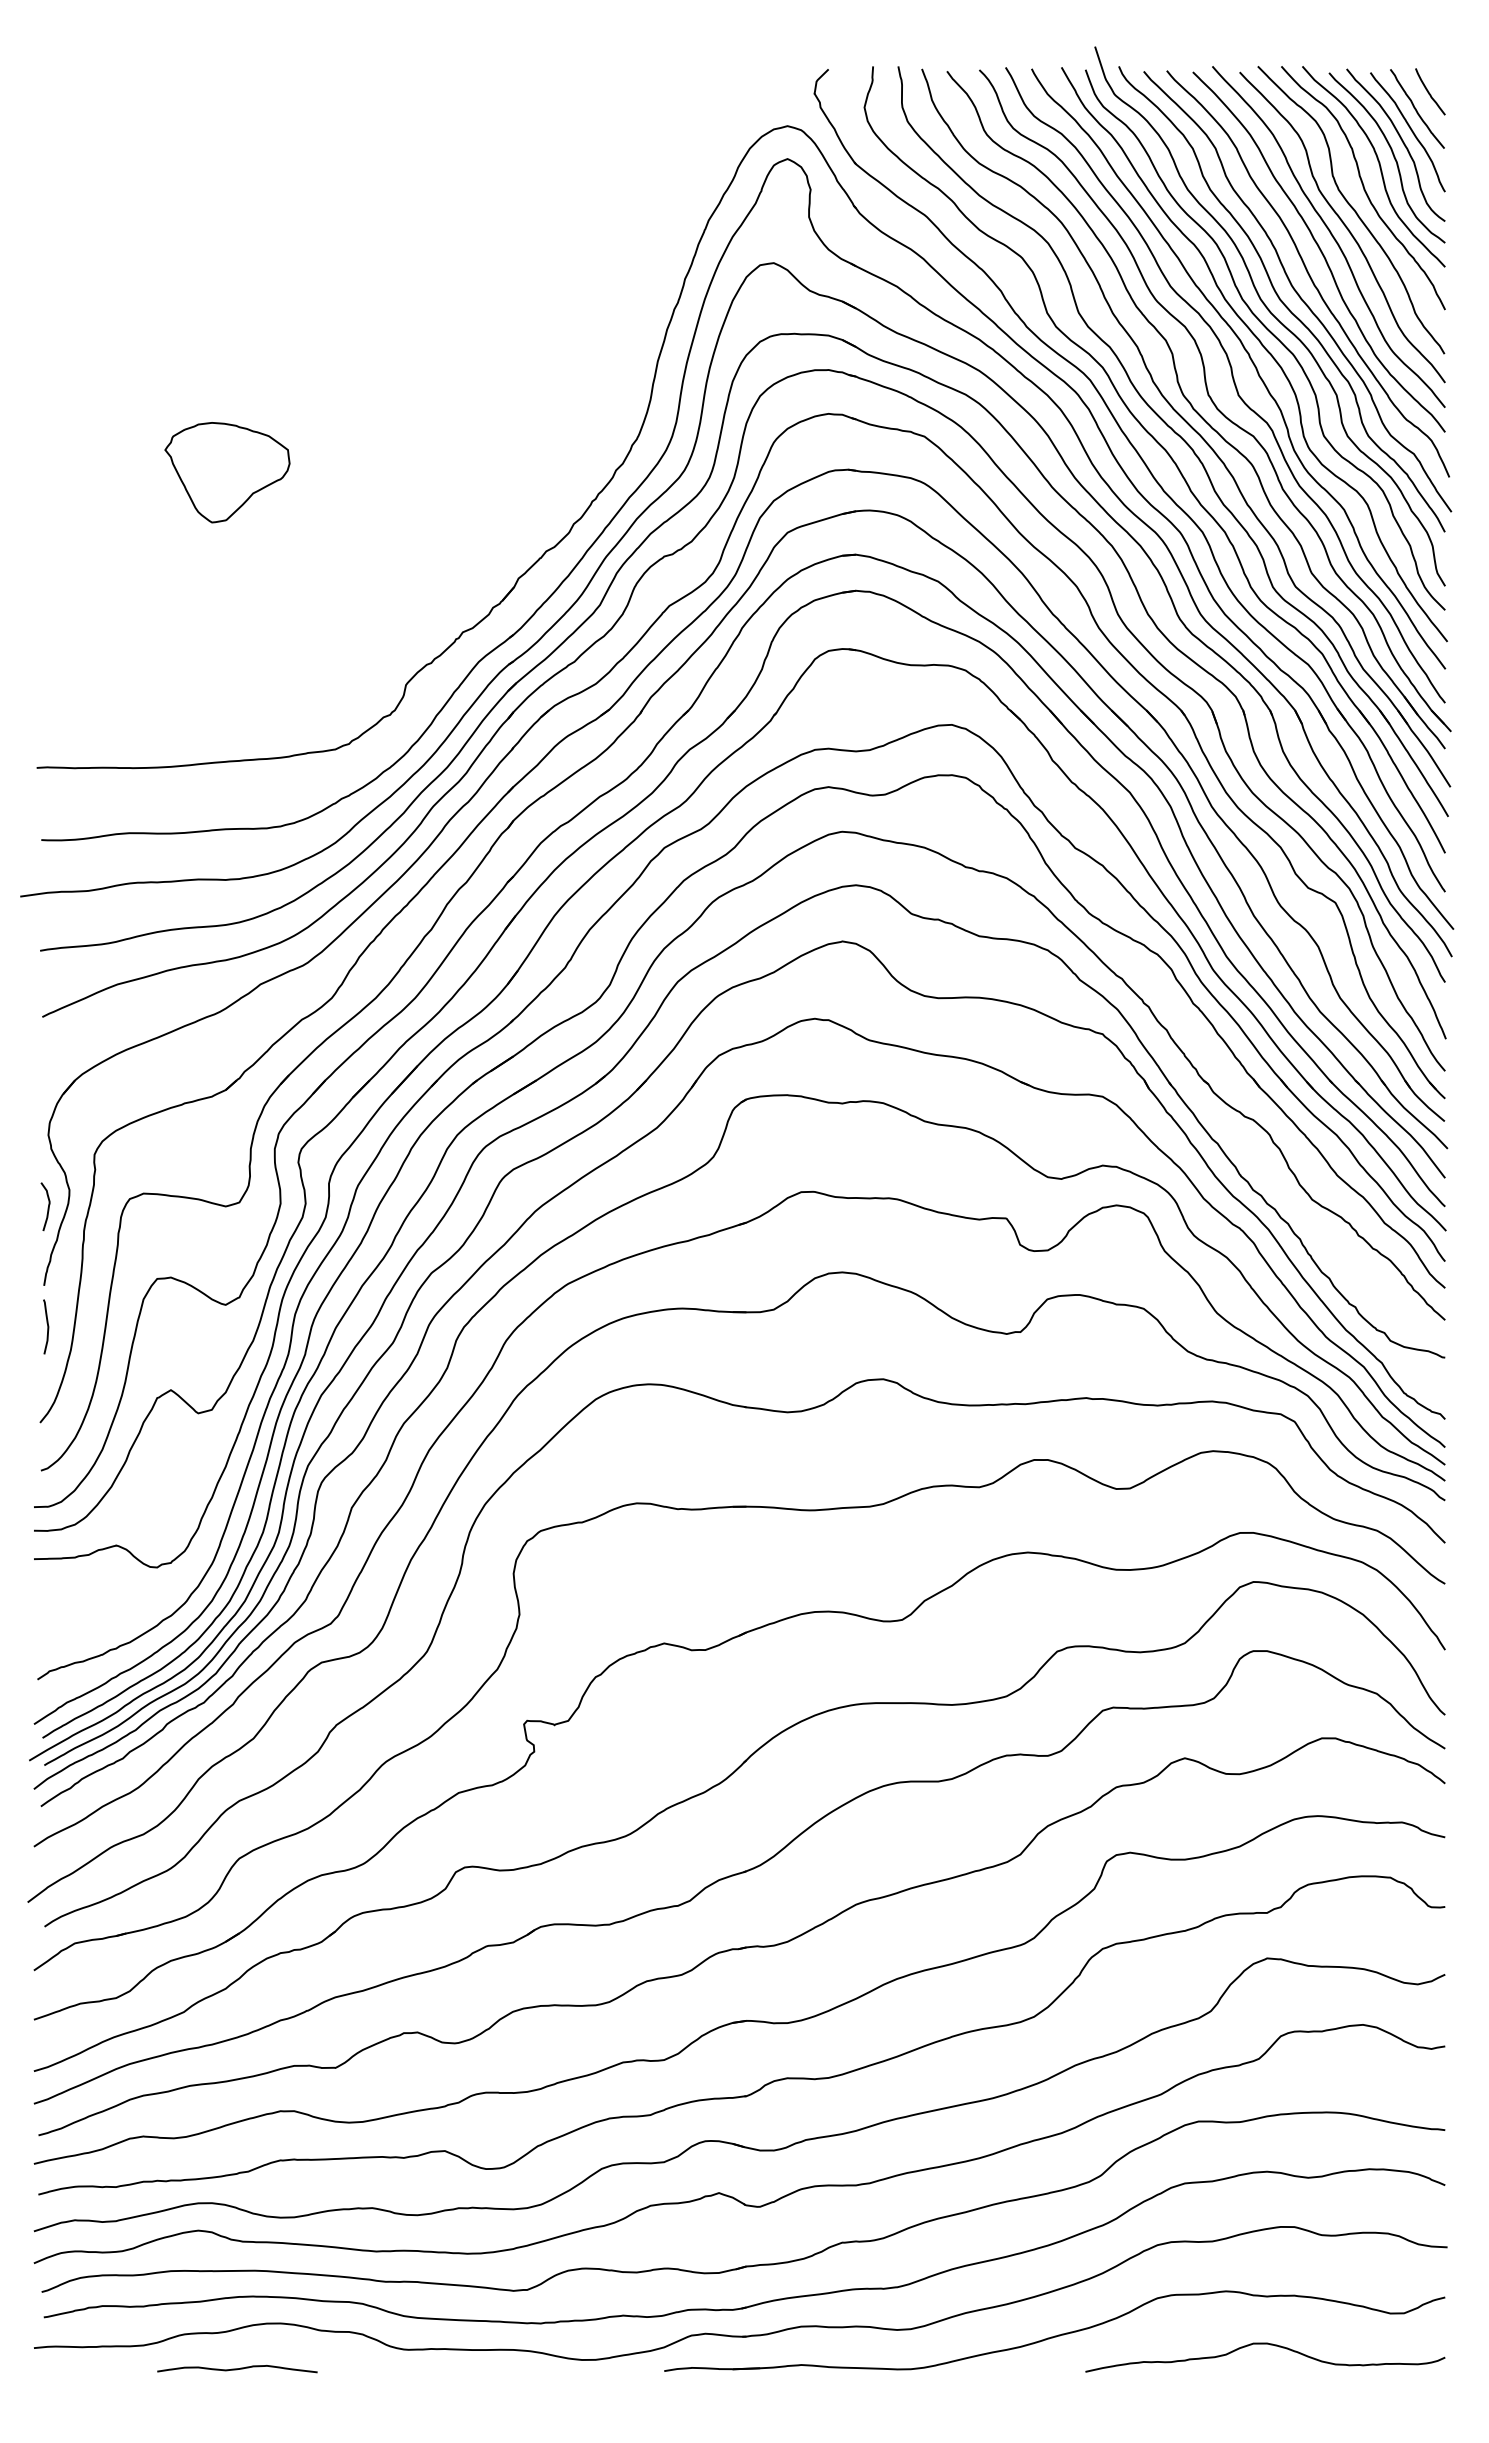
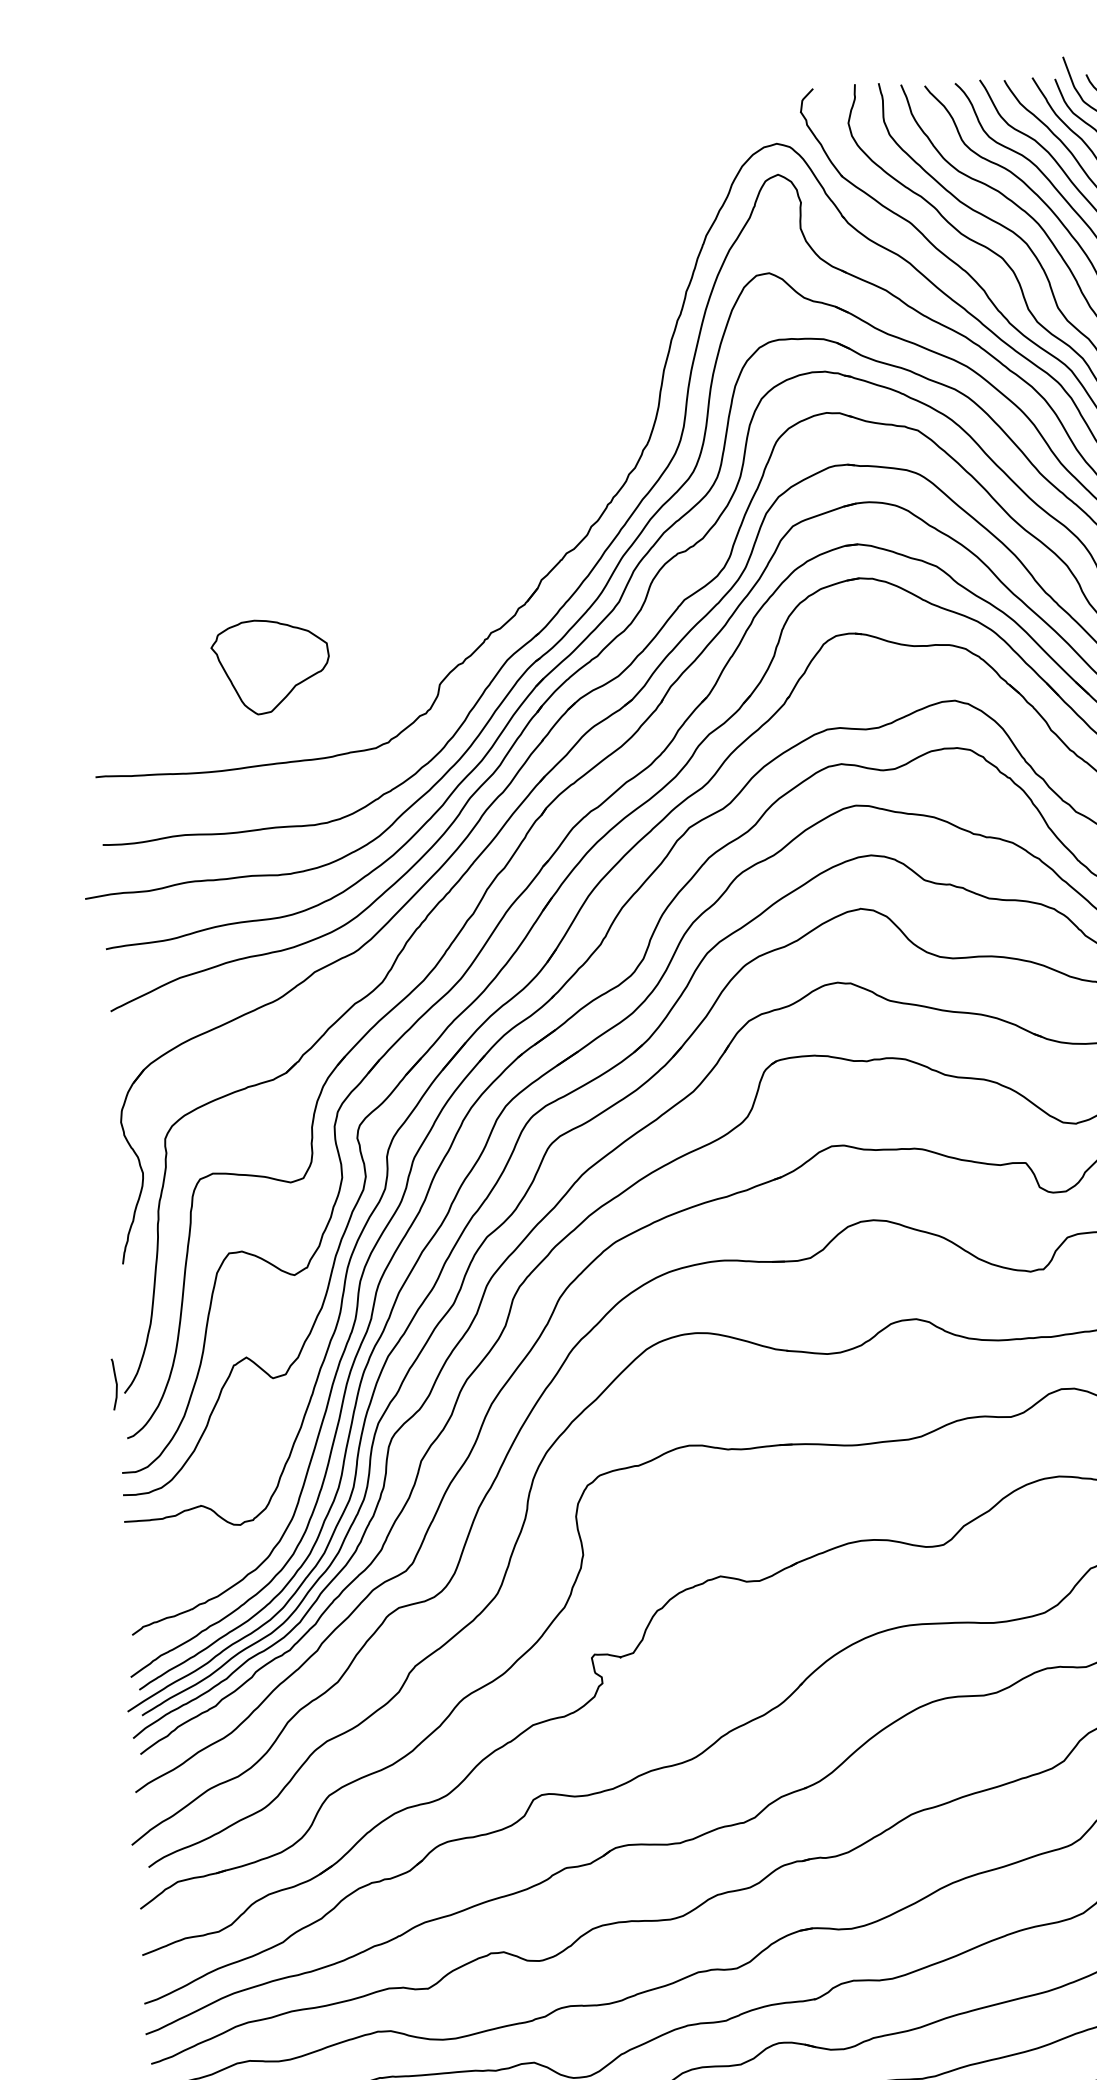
part: (227, 472) -> (270, 666), moved
curve: (47, 1207) -> (123, 1190), removed
curve: (47, 1326) -> (116, 1384), moved

